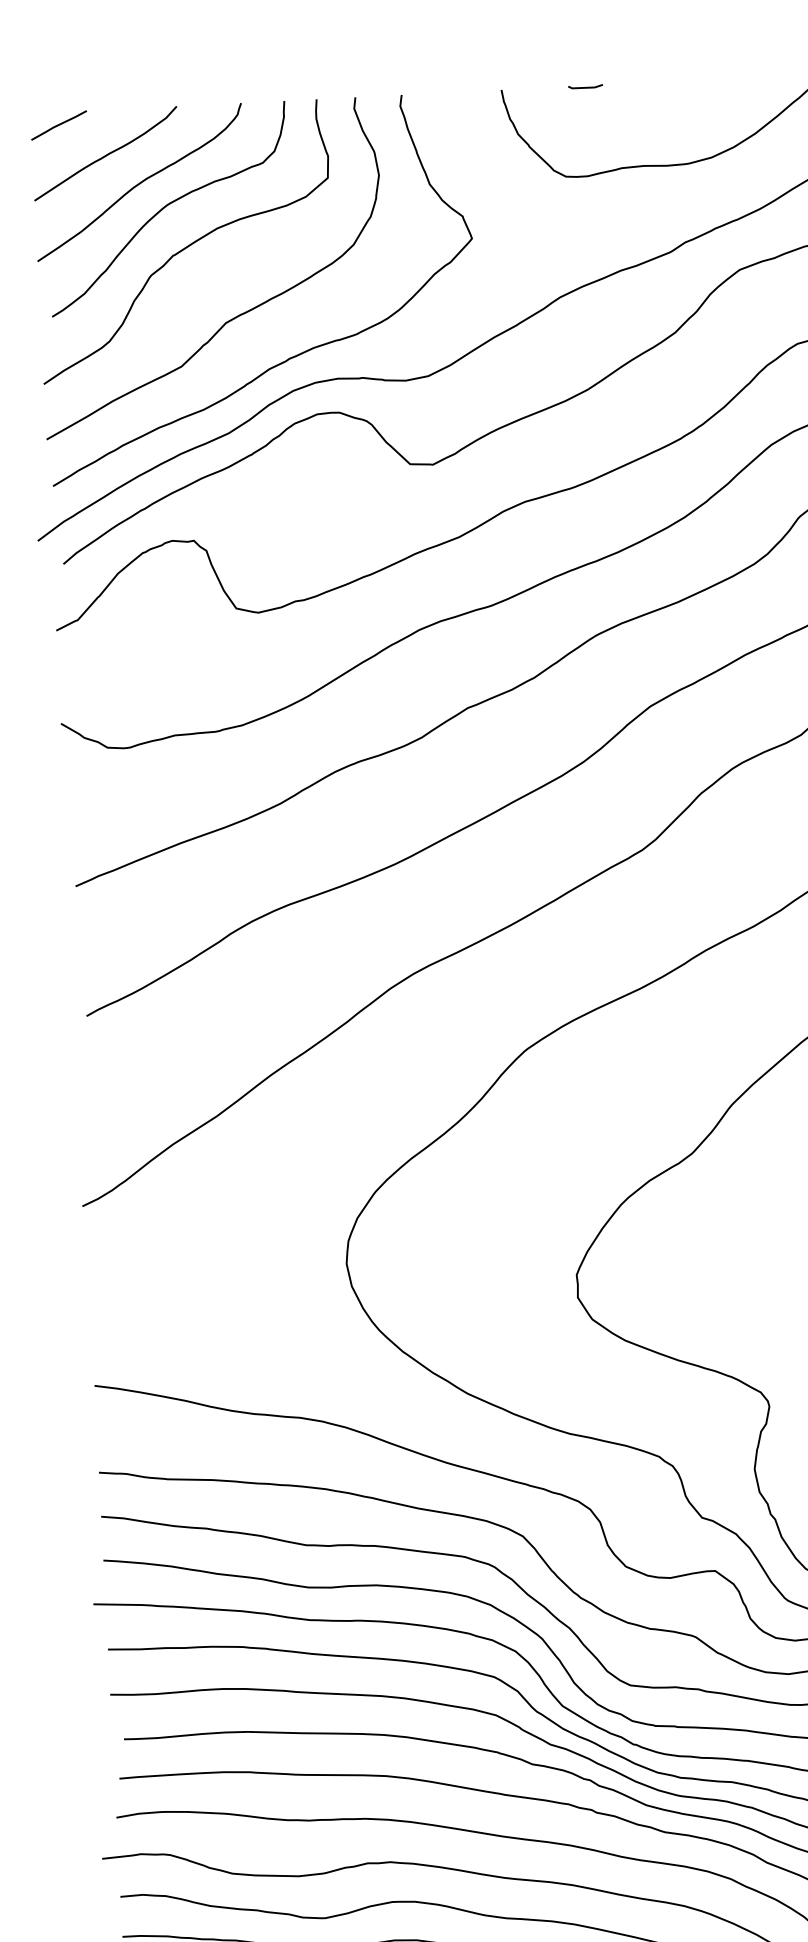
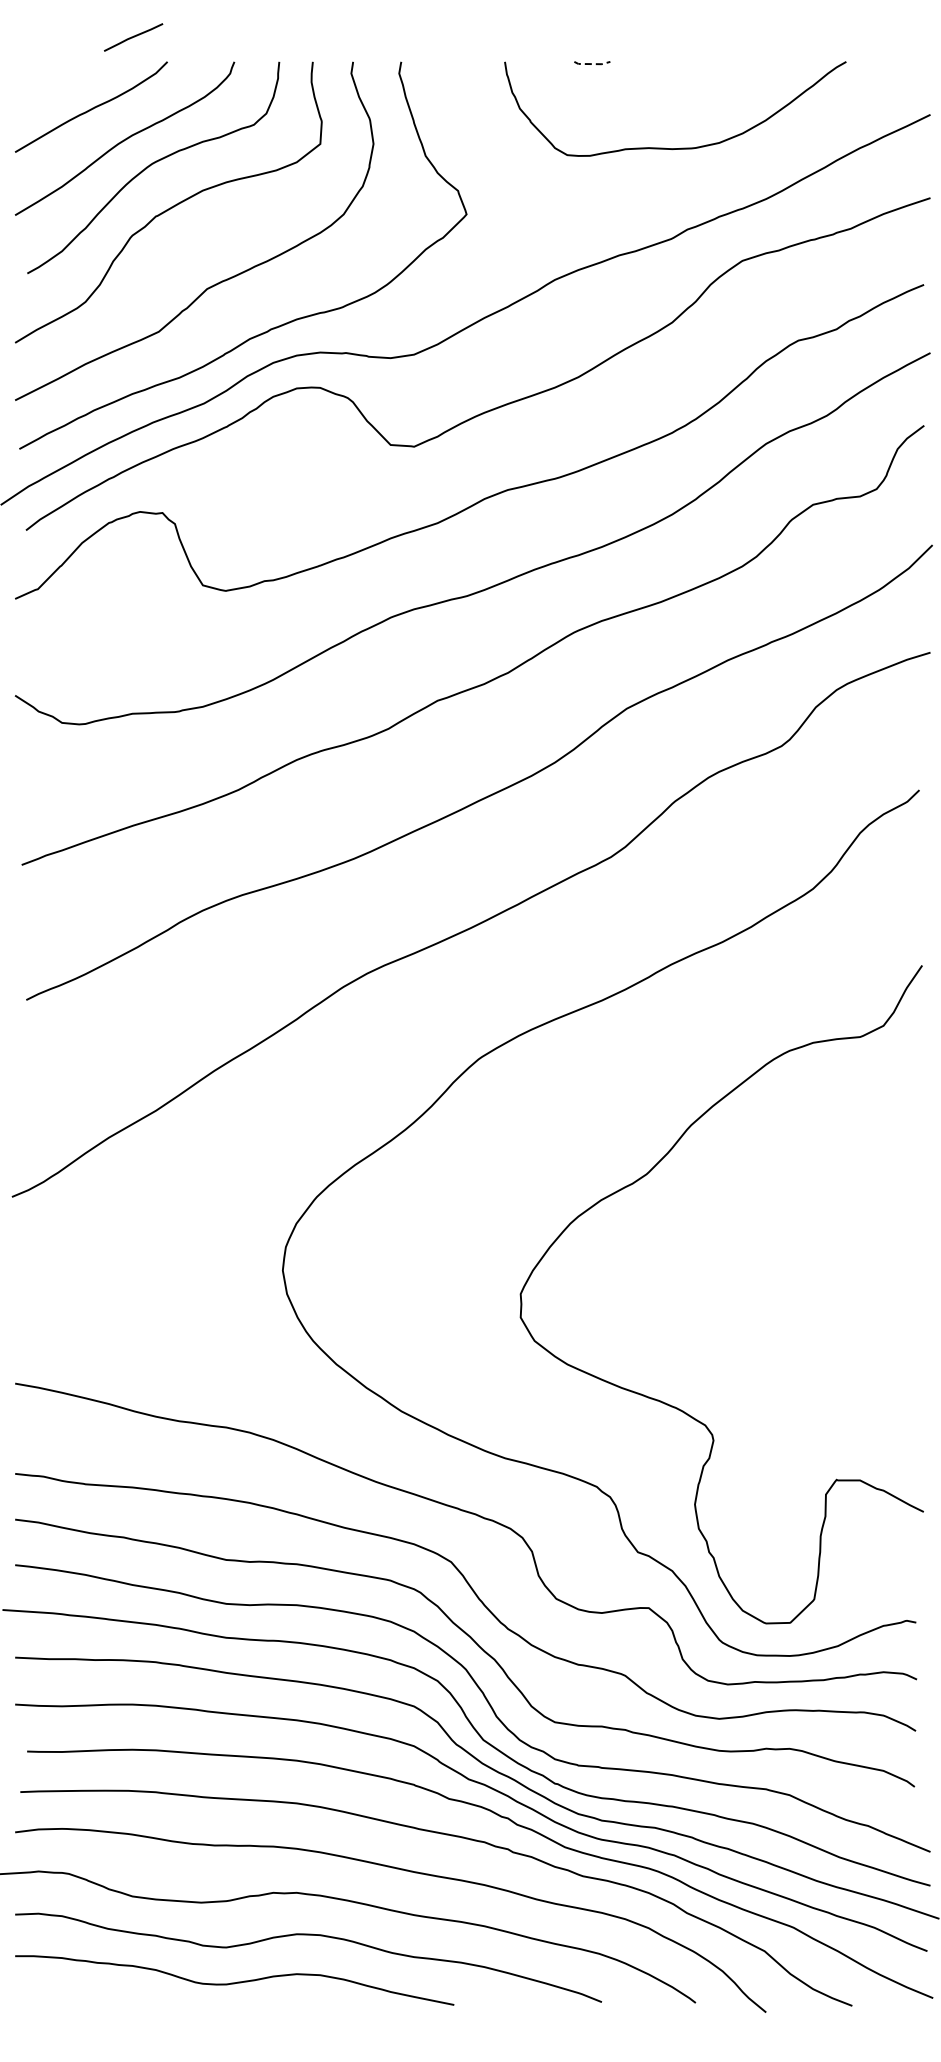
line: (585, 88) -> (592, 64), solid -> dashed
line: (59, 125) -> (133, 37), moved

